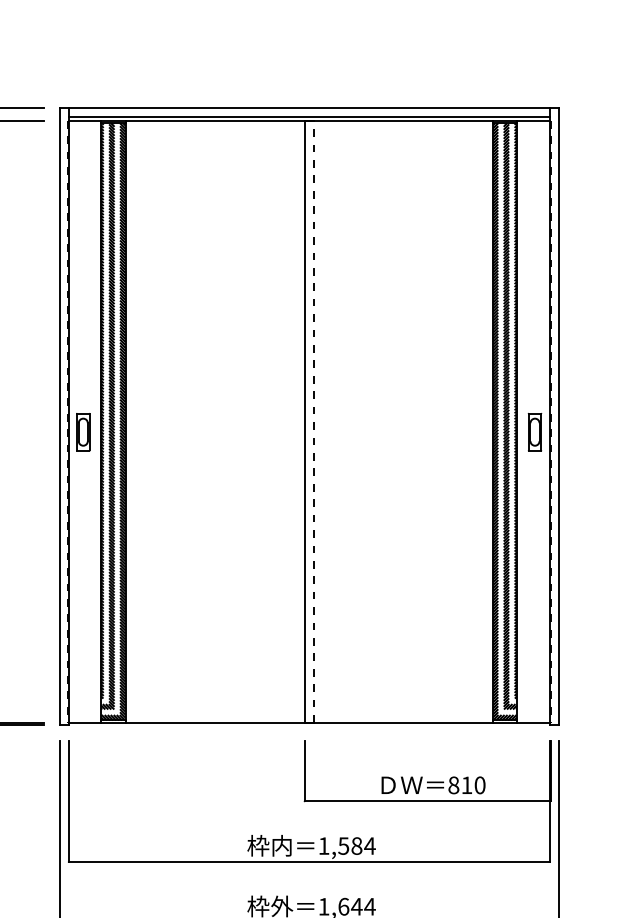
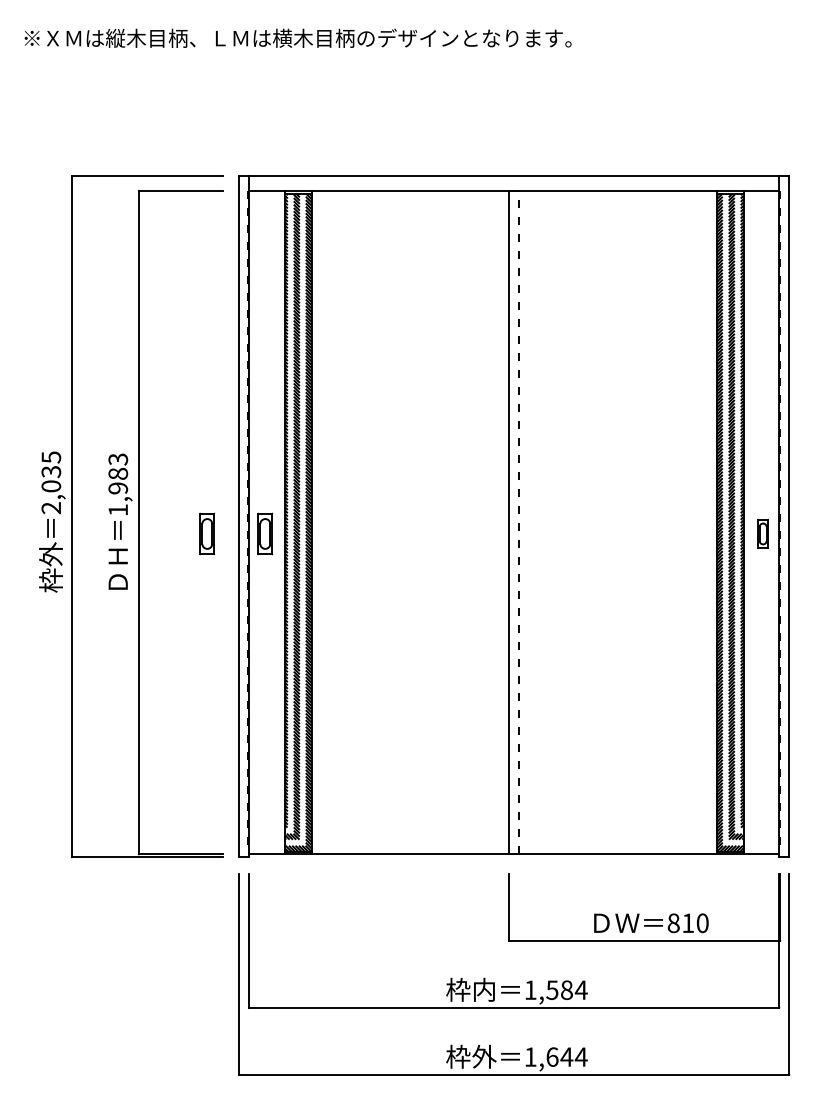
line: (309, 116) -> (514, 186), removed
part: (30, 431) -> (207, 533), added
part: (534, 431) -> (762, 533), size x0.7

